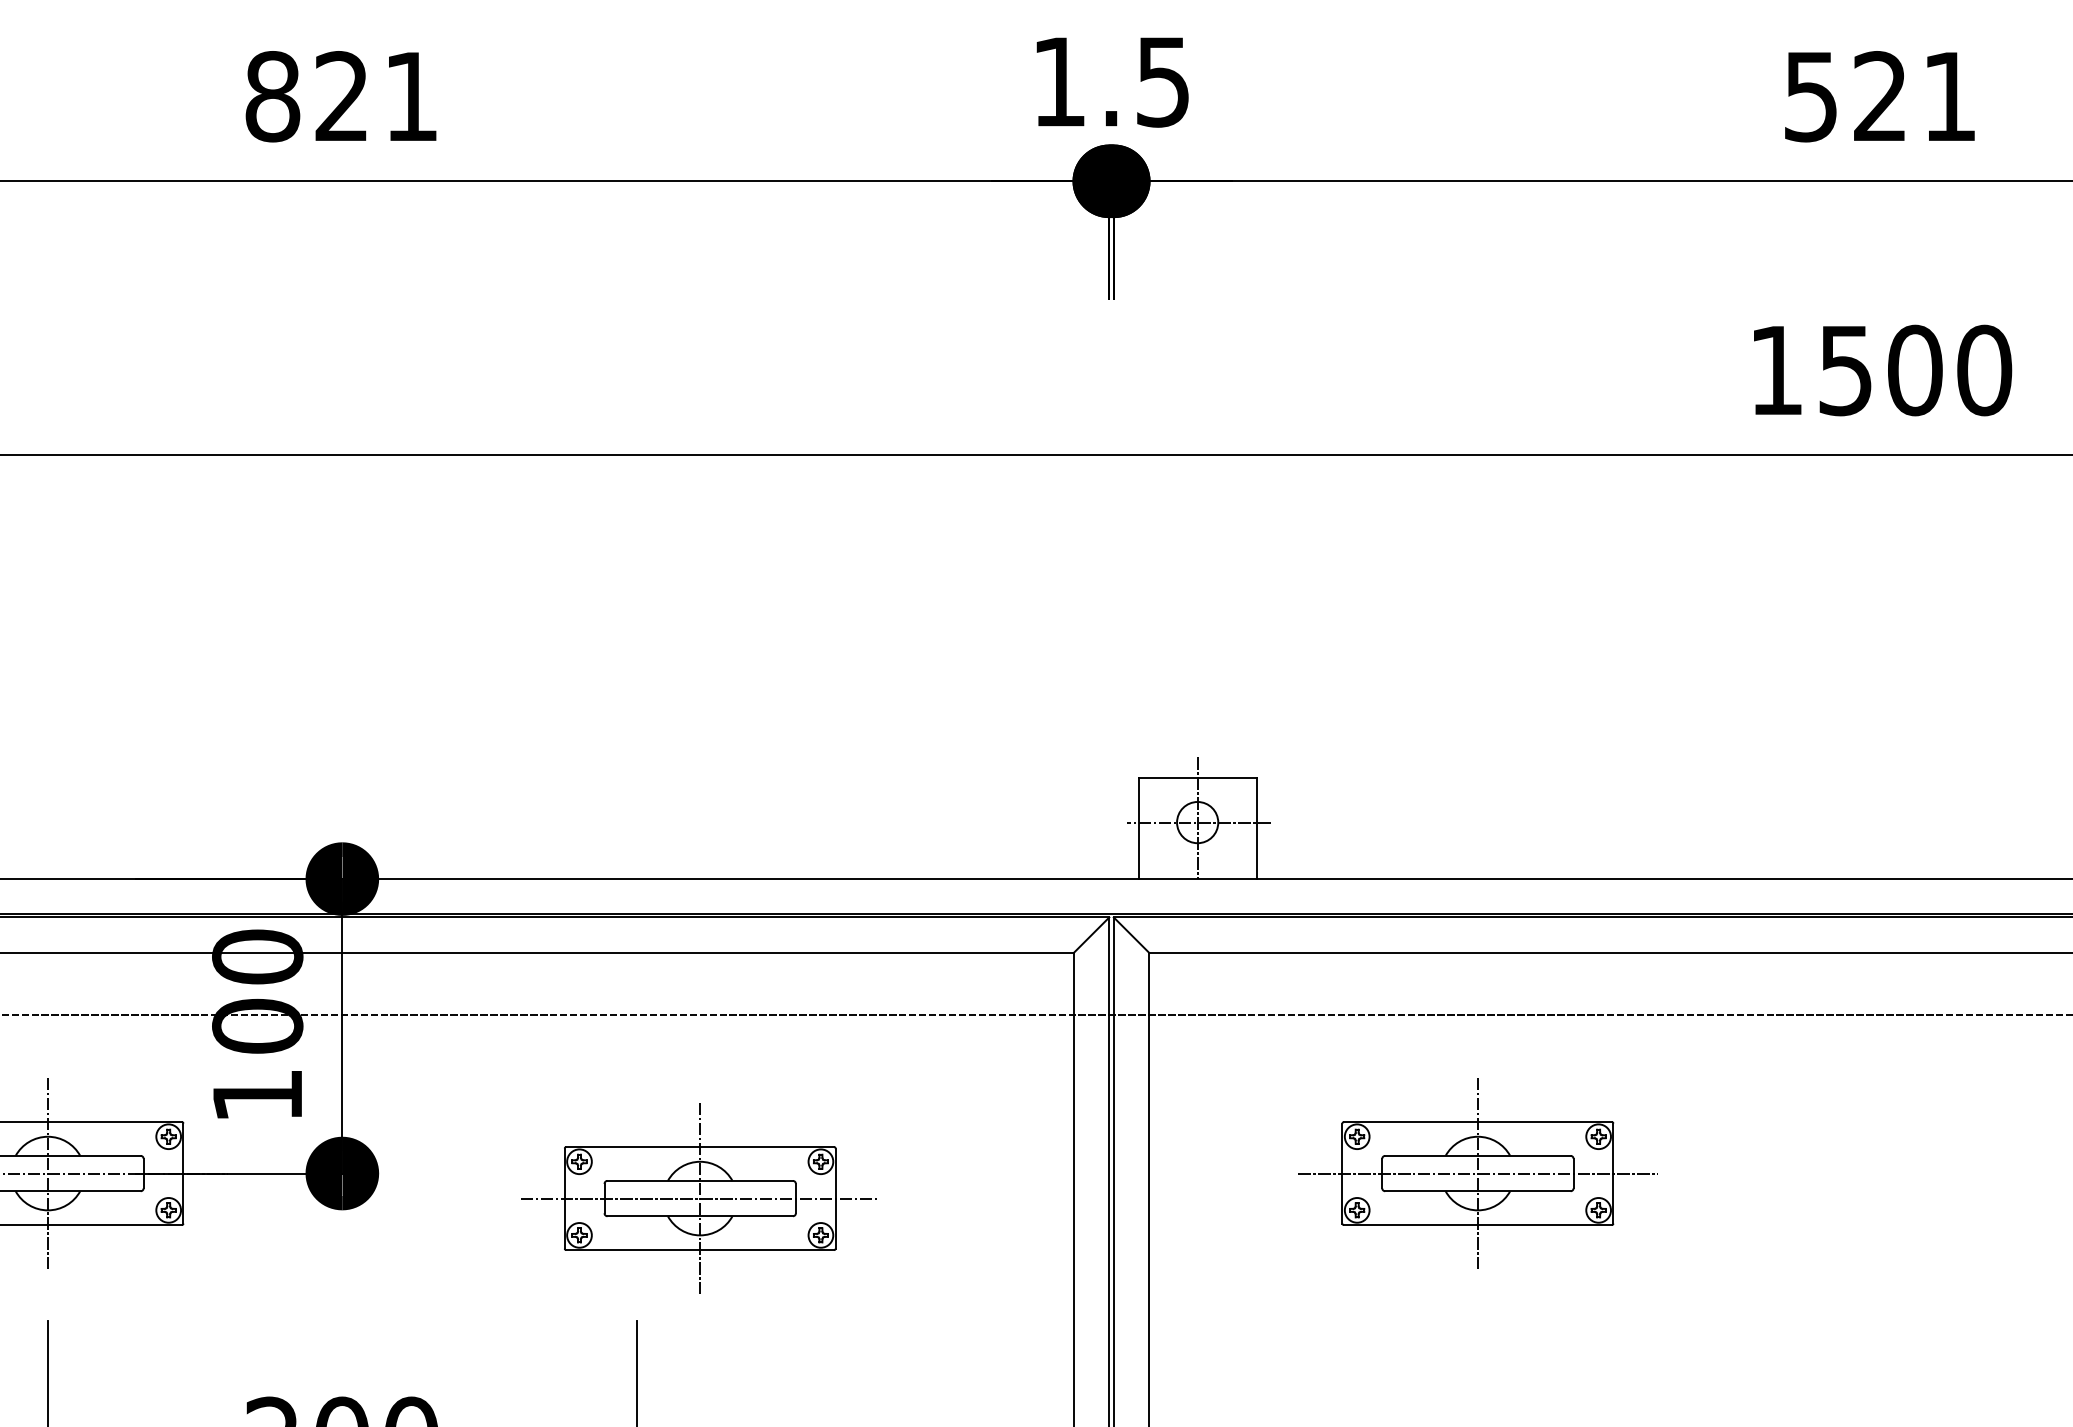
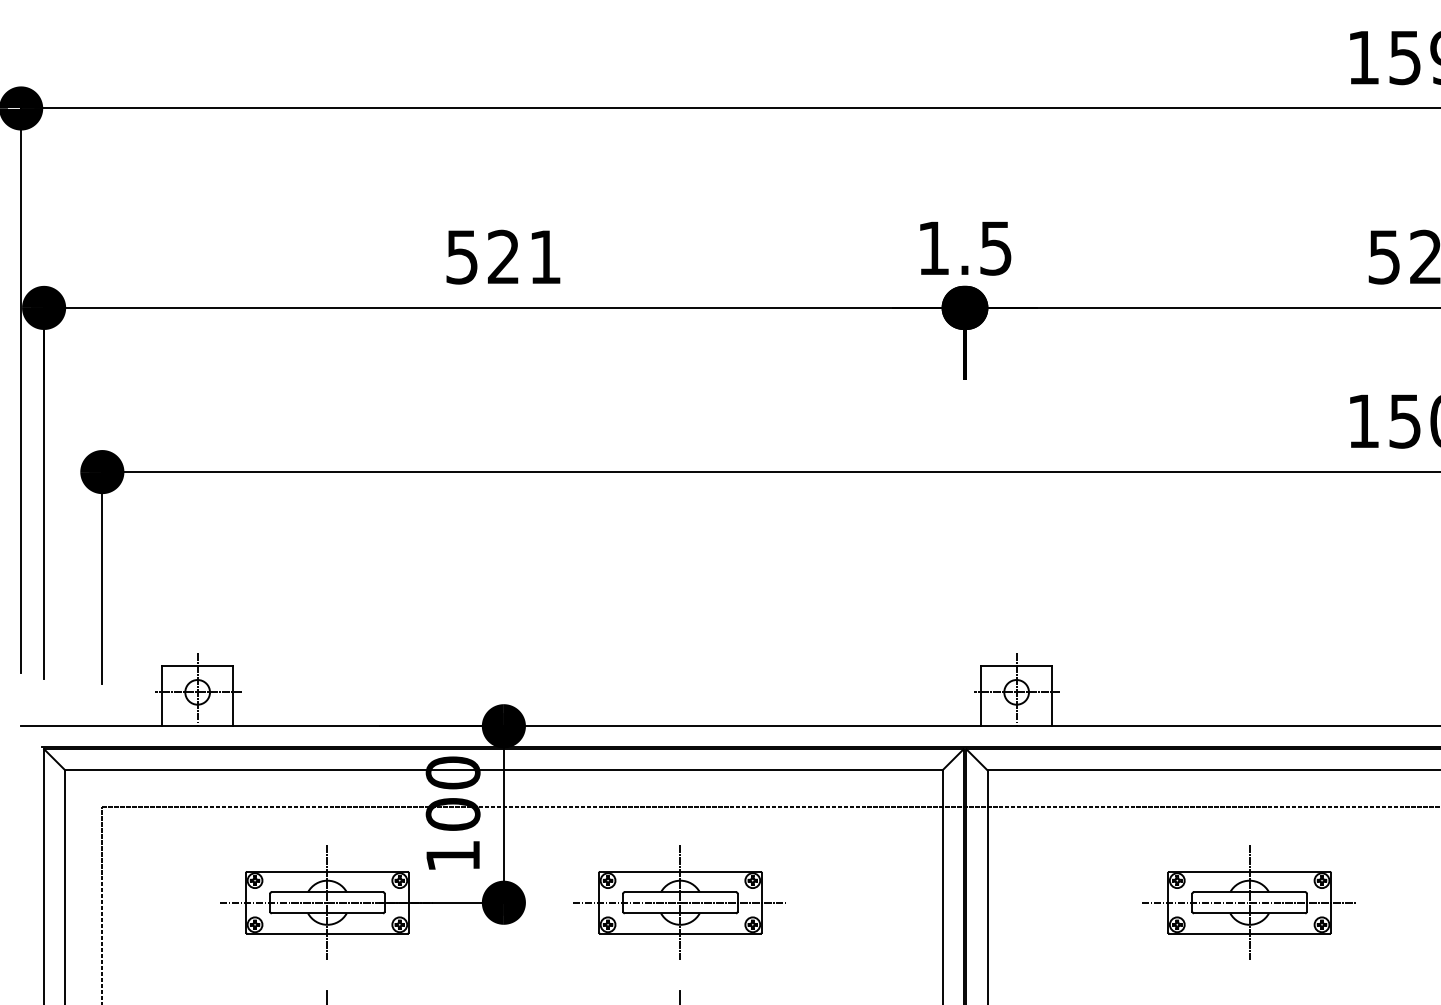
text: (273, 95) -> (462, 256), 821 -> 521
part: (1475, 1173) -> (1248, 902), moved
part: (698, 1198) -> (679, 902), moved

